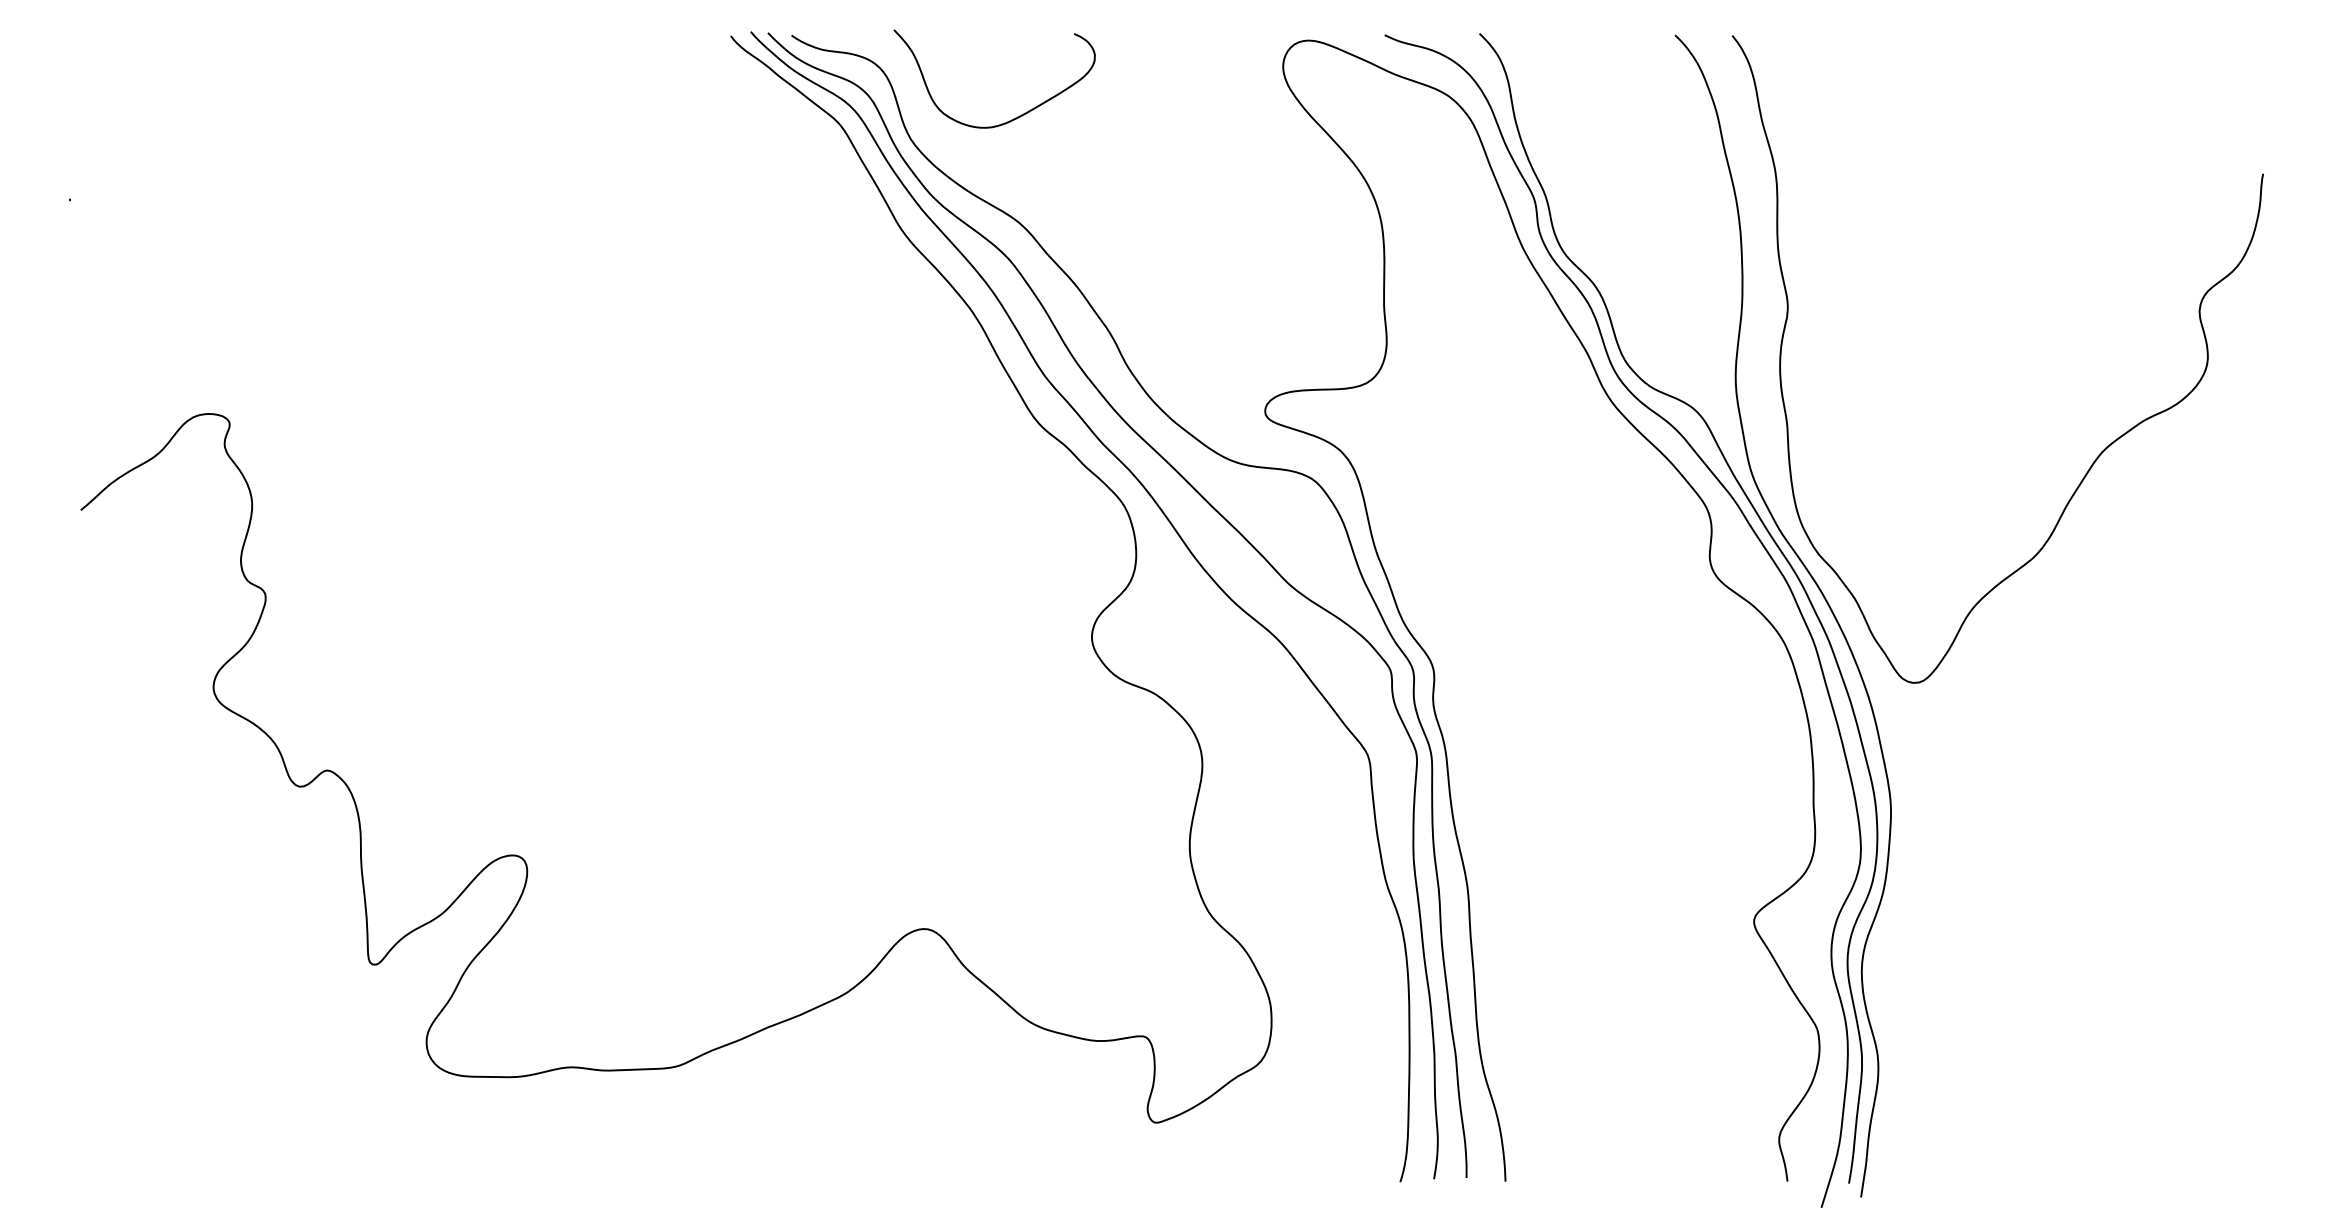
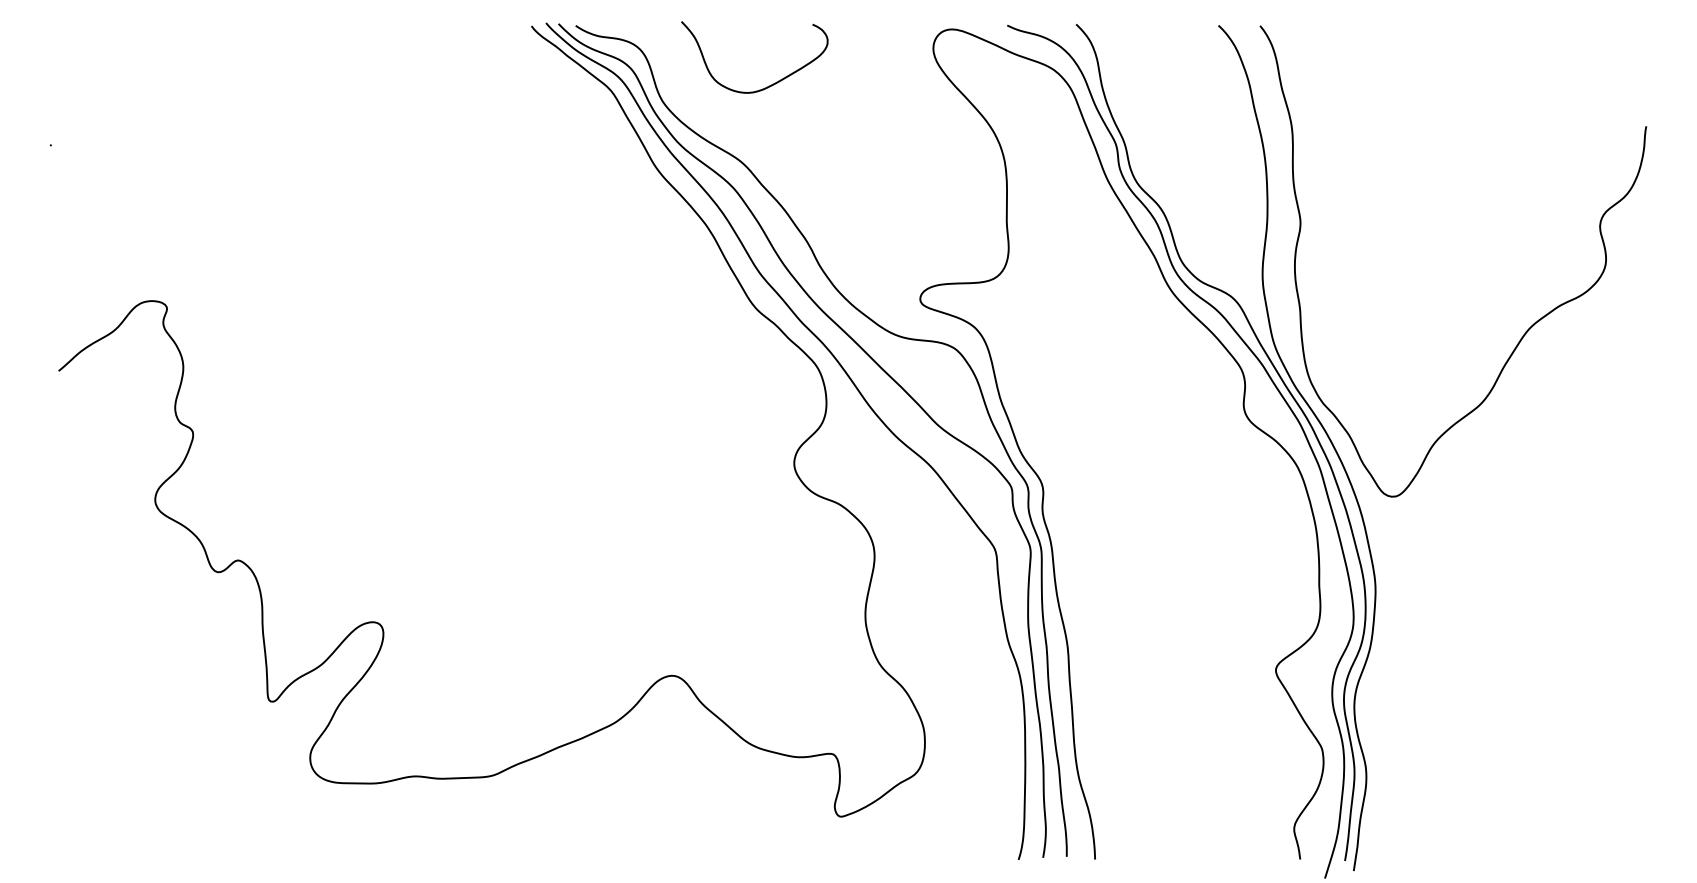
curve: (1013, 118) -> (768, 86), moved

